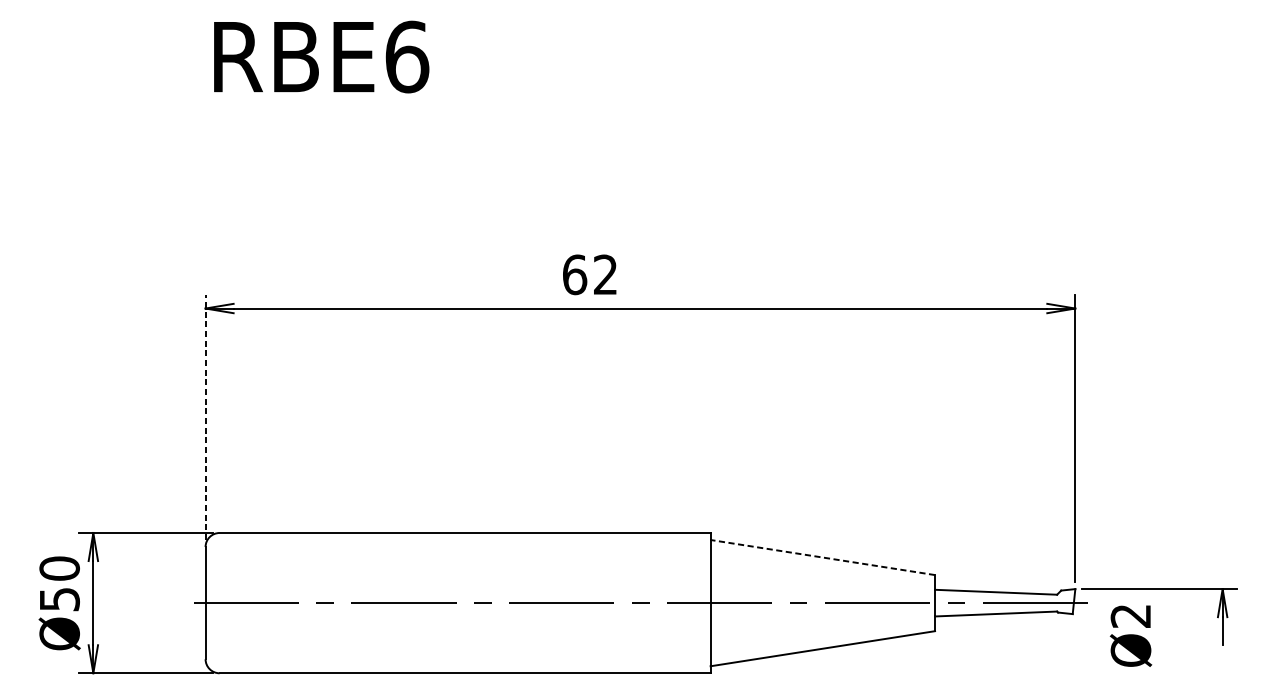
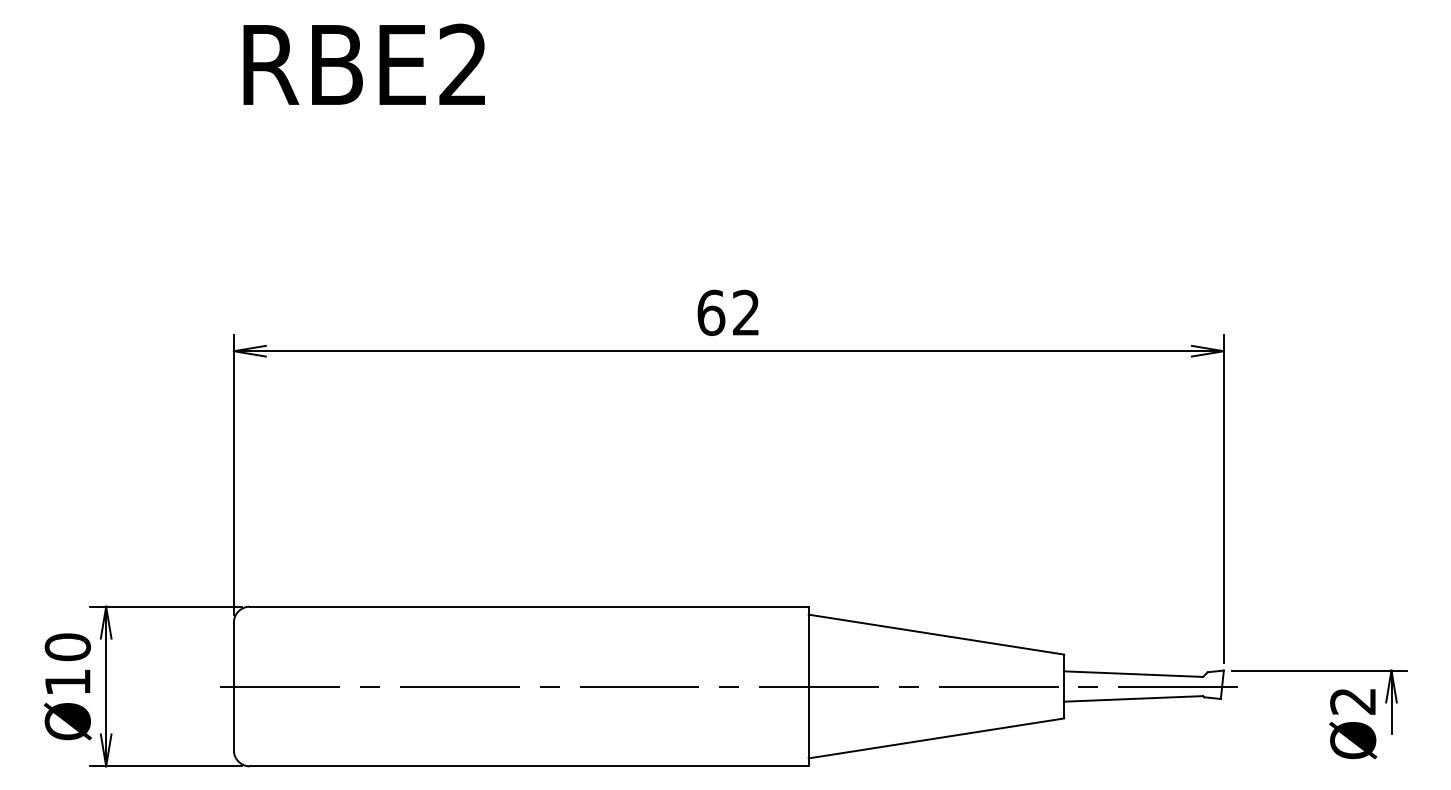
text: (407, 56) -> (463, 64), RBE6 -> RBE2
text: (589, 274) -> (727, 312), moved
line: (205, 416) -> (233, 474), dashed -> solid
line: (822, 557) -> (935, 634), dashed -> solid
text: (59, 599) -> (67, 682), 50 -> 10
text: (1131, 636) -> (1353, 724), moved

